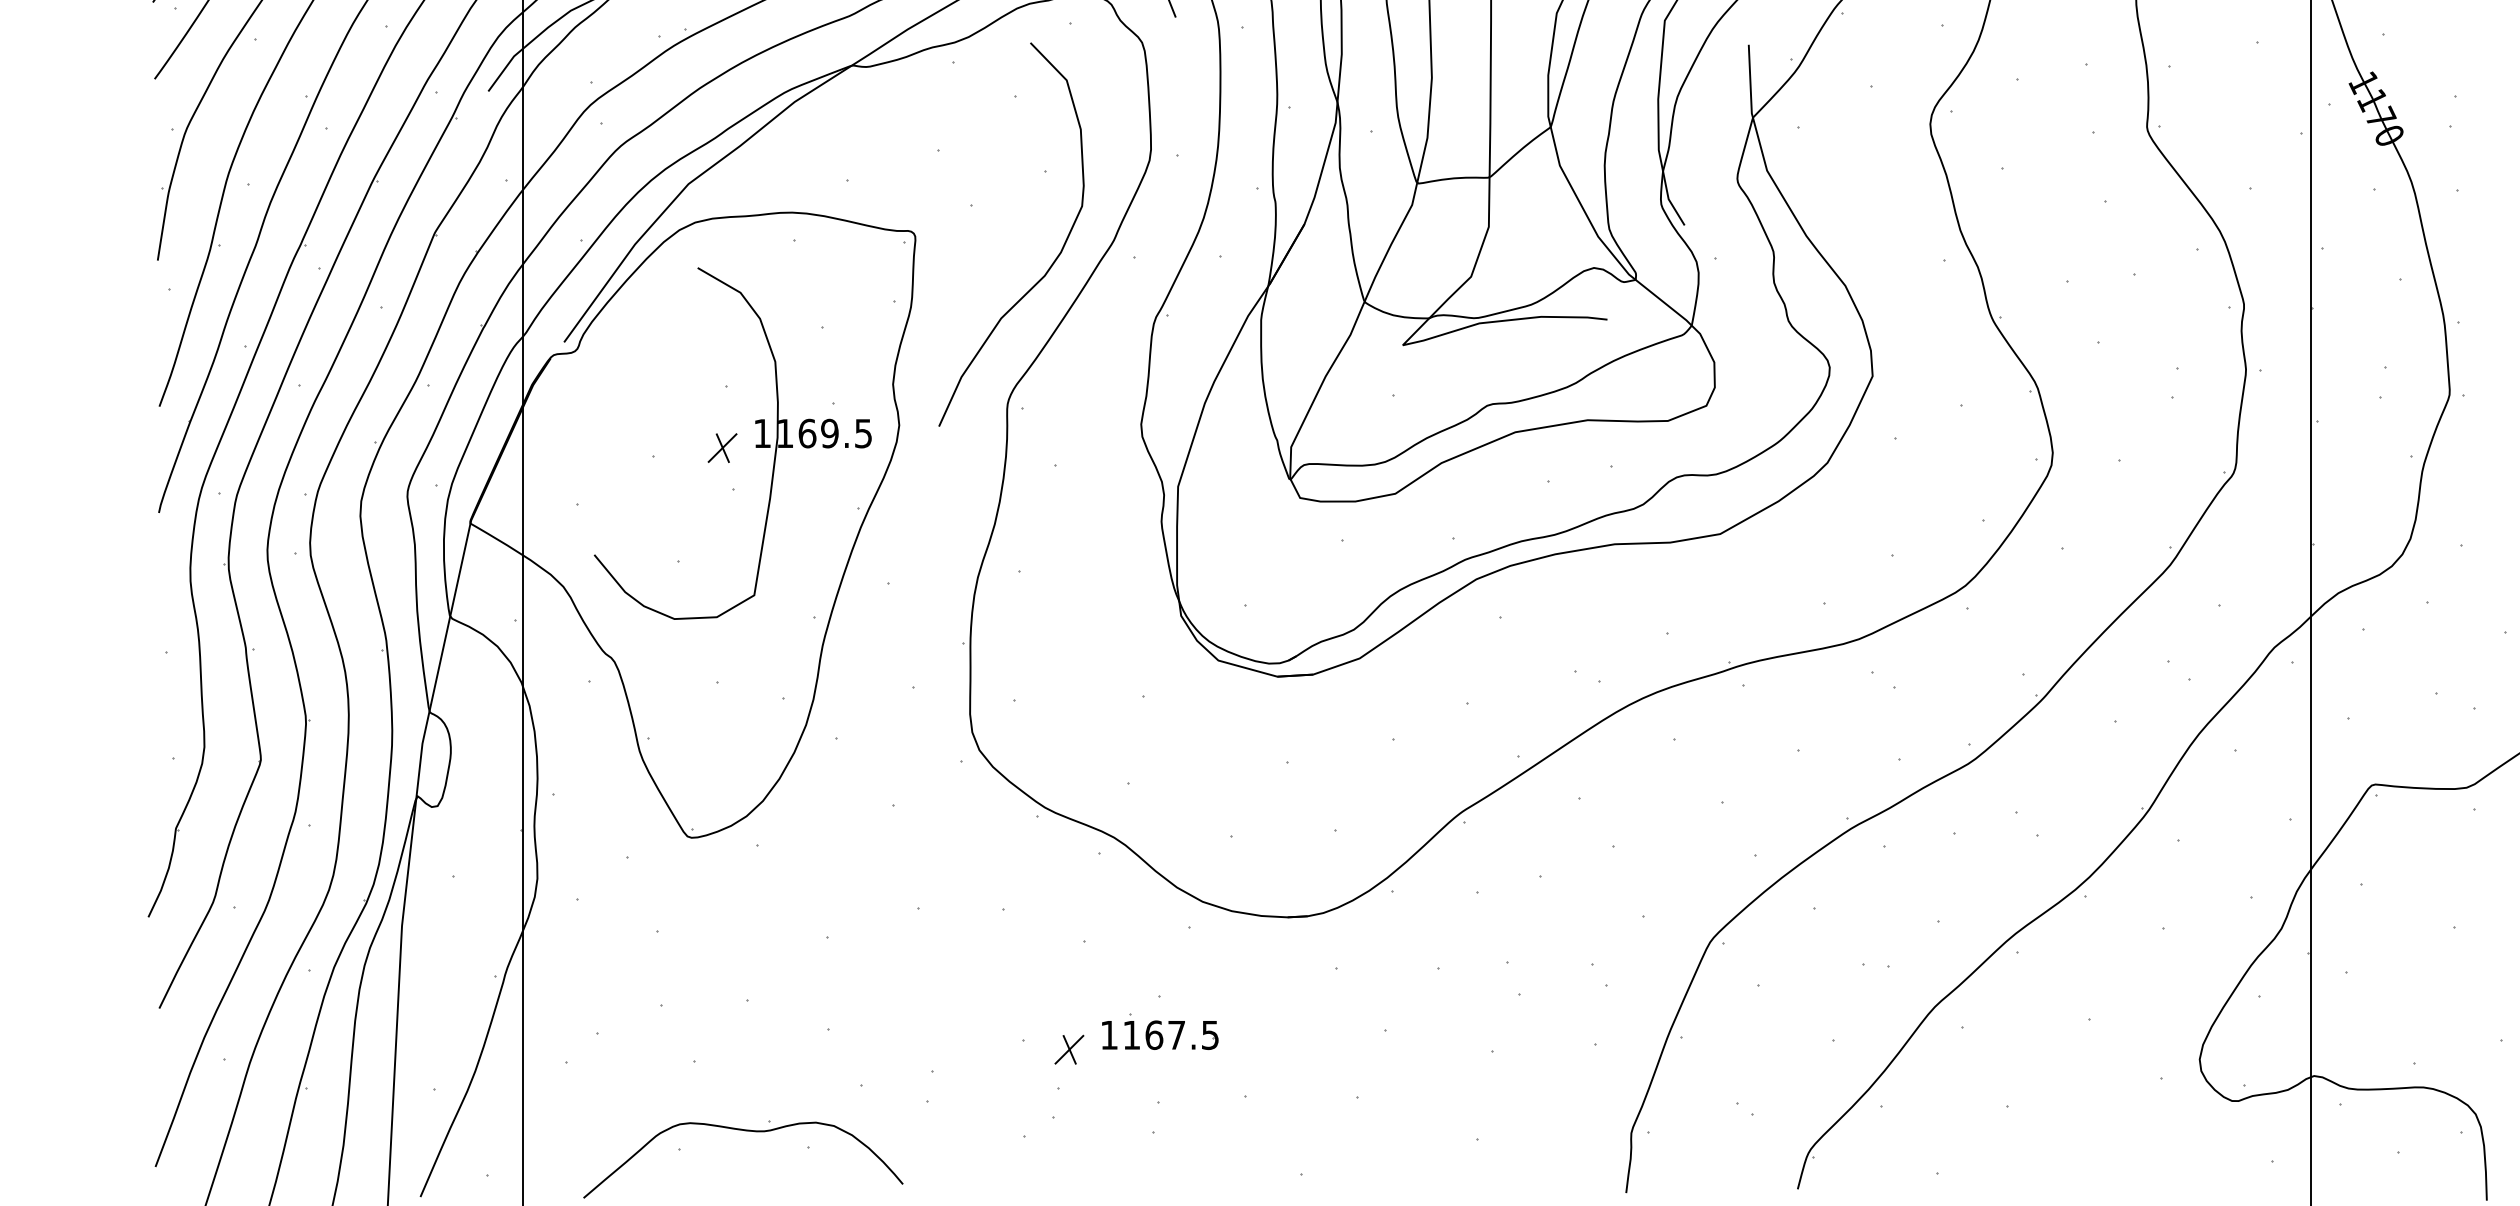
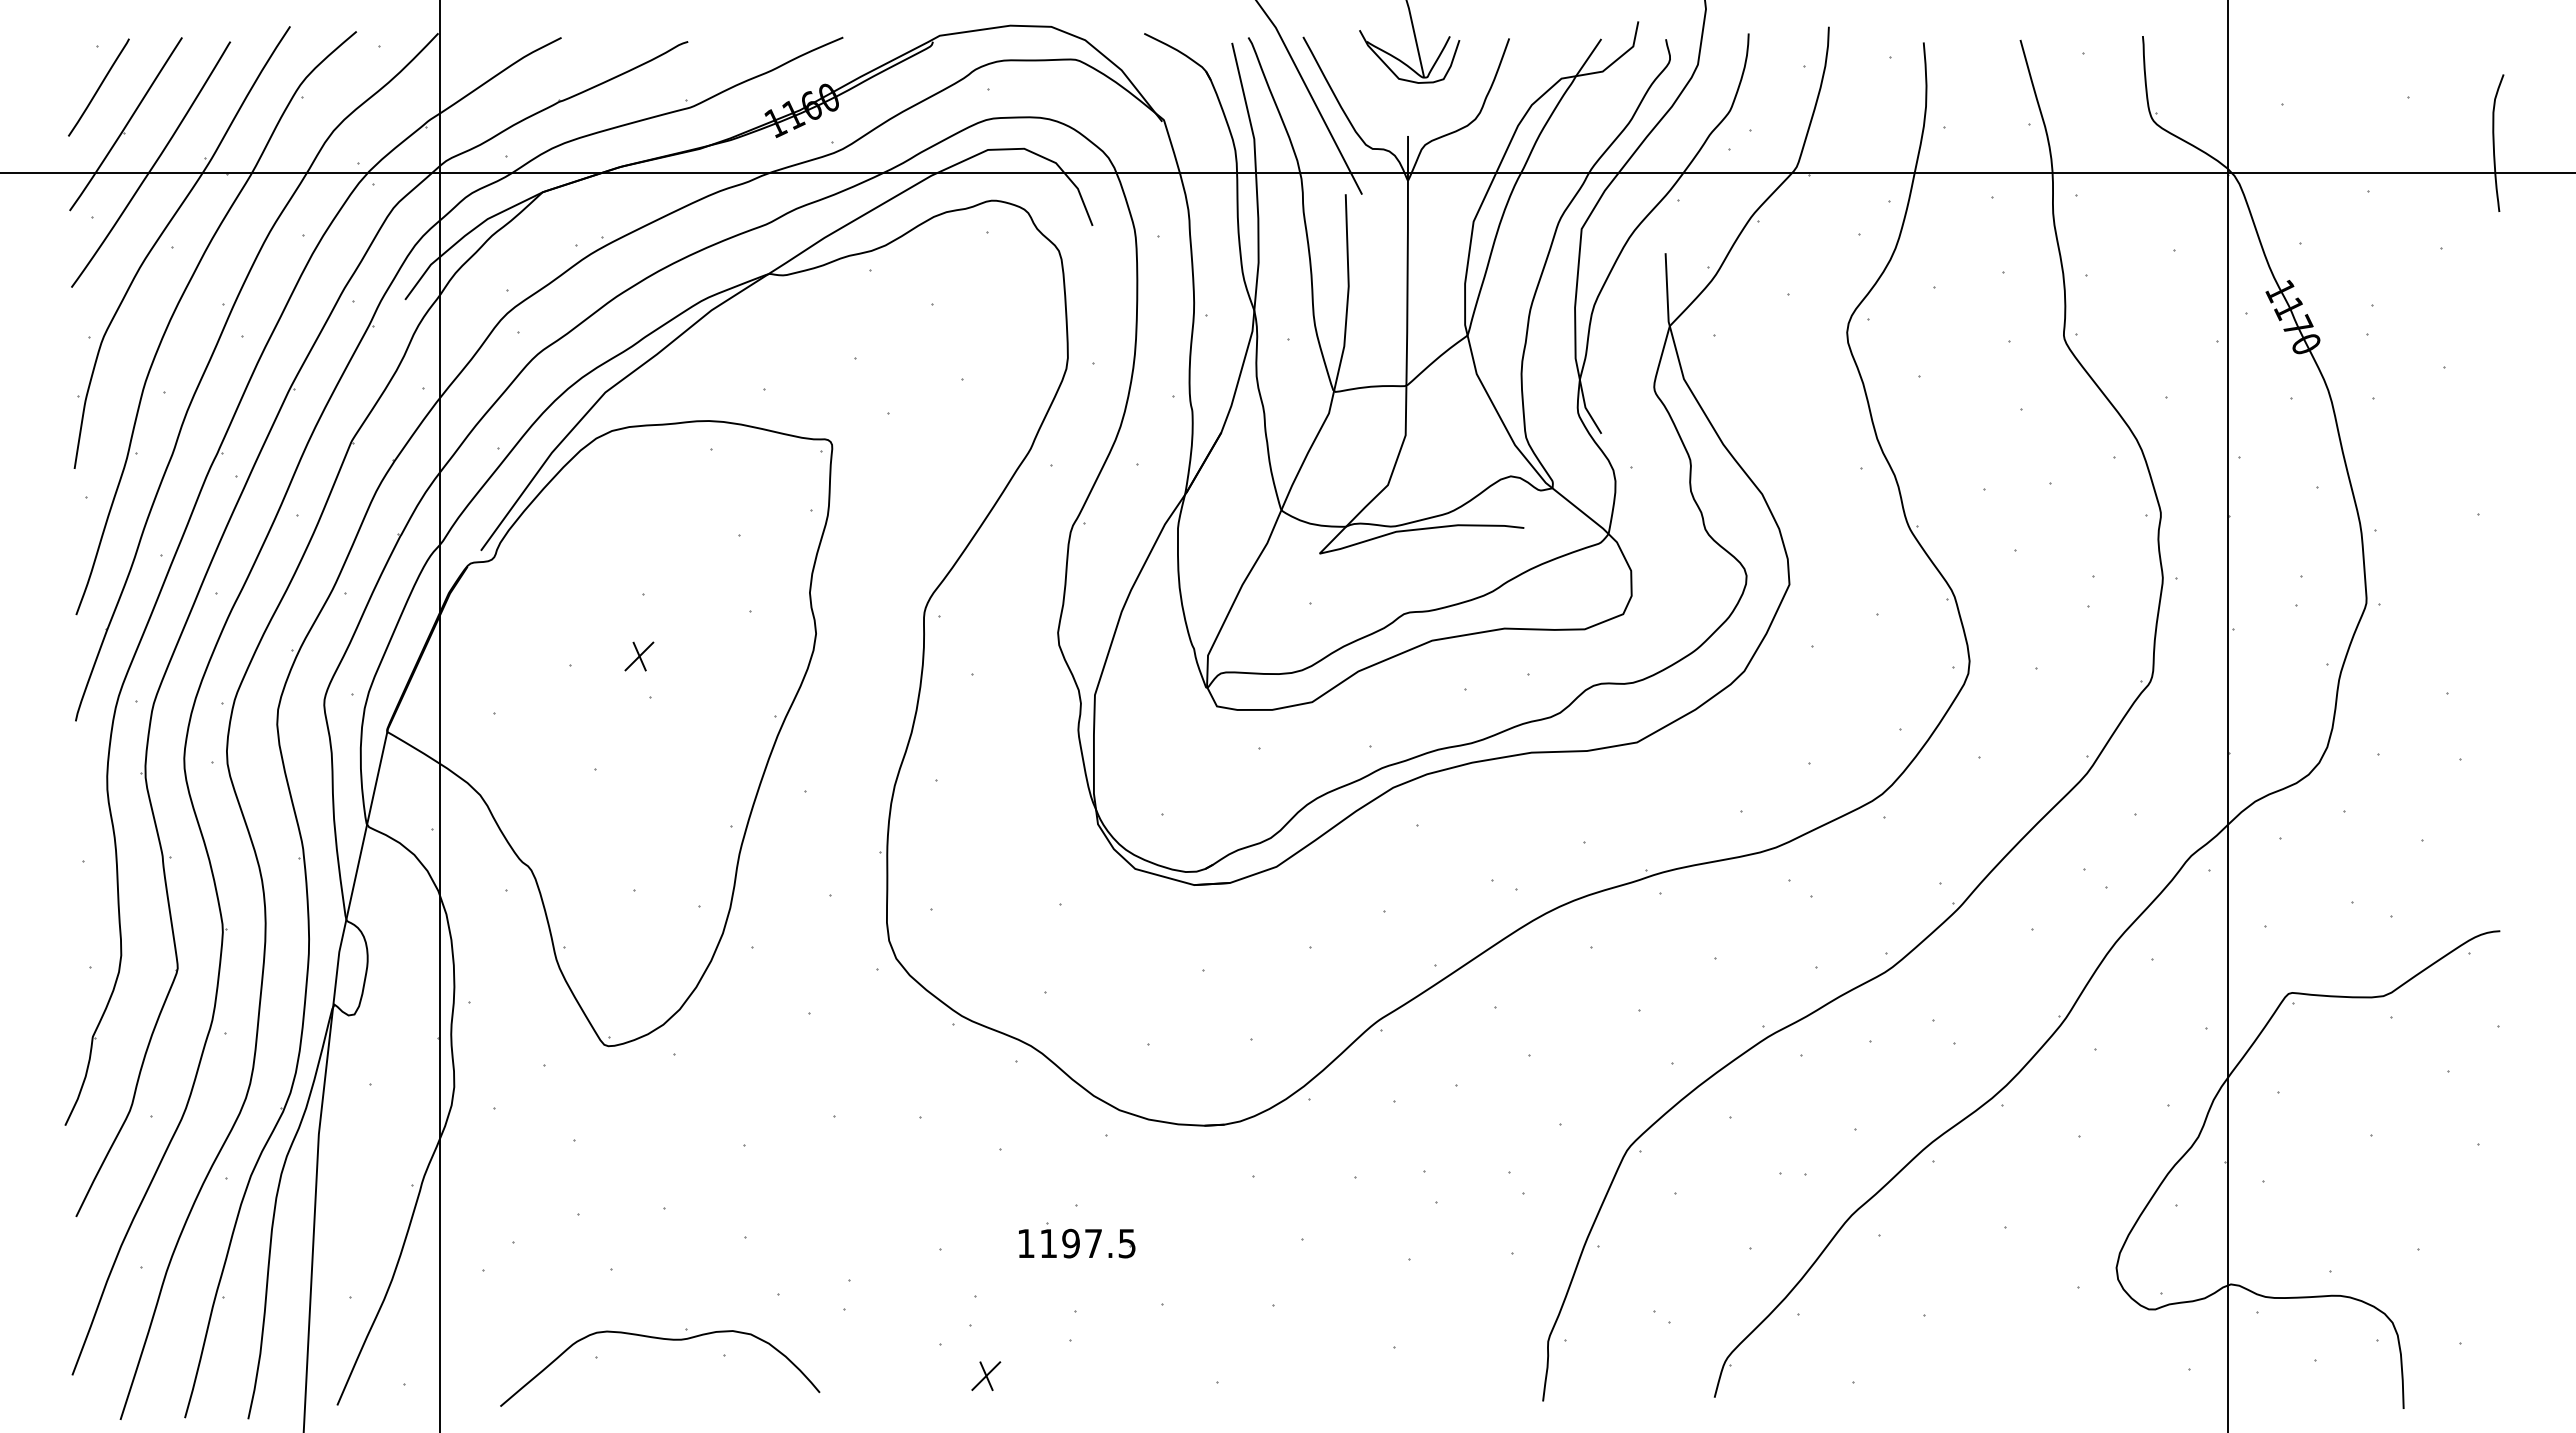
curve: (1050, 265) -> (967, 473), removed
part: (755, 445) -> (672, 653), removed
text: (1154, 1035) -> (1071, 1243), 1167.5 -> 1197.5
part: (1069, 1049) -> (986, 1375), moved

